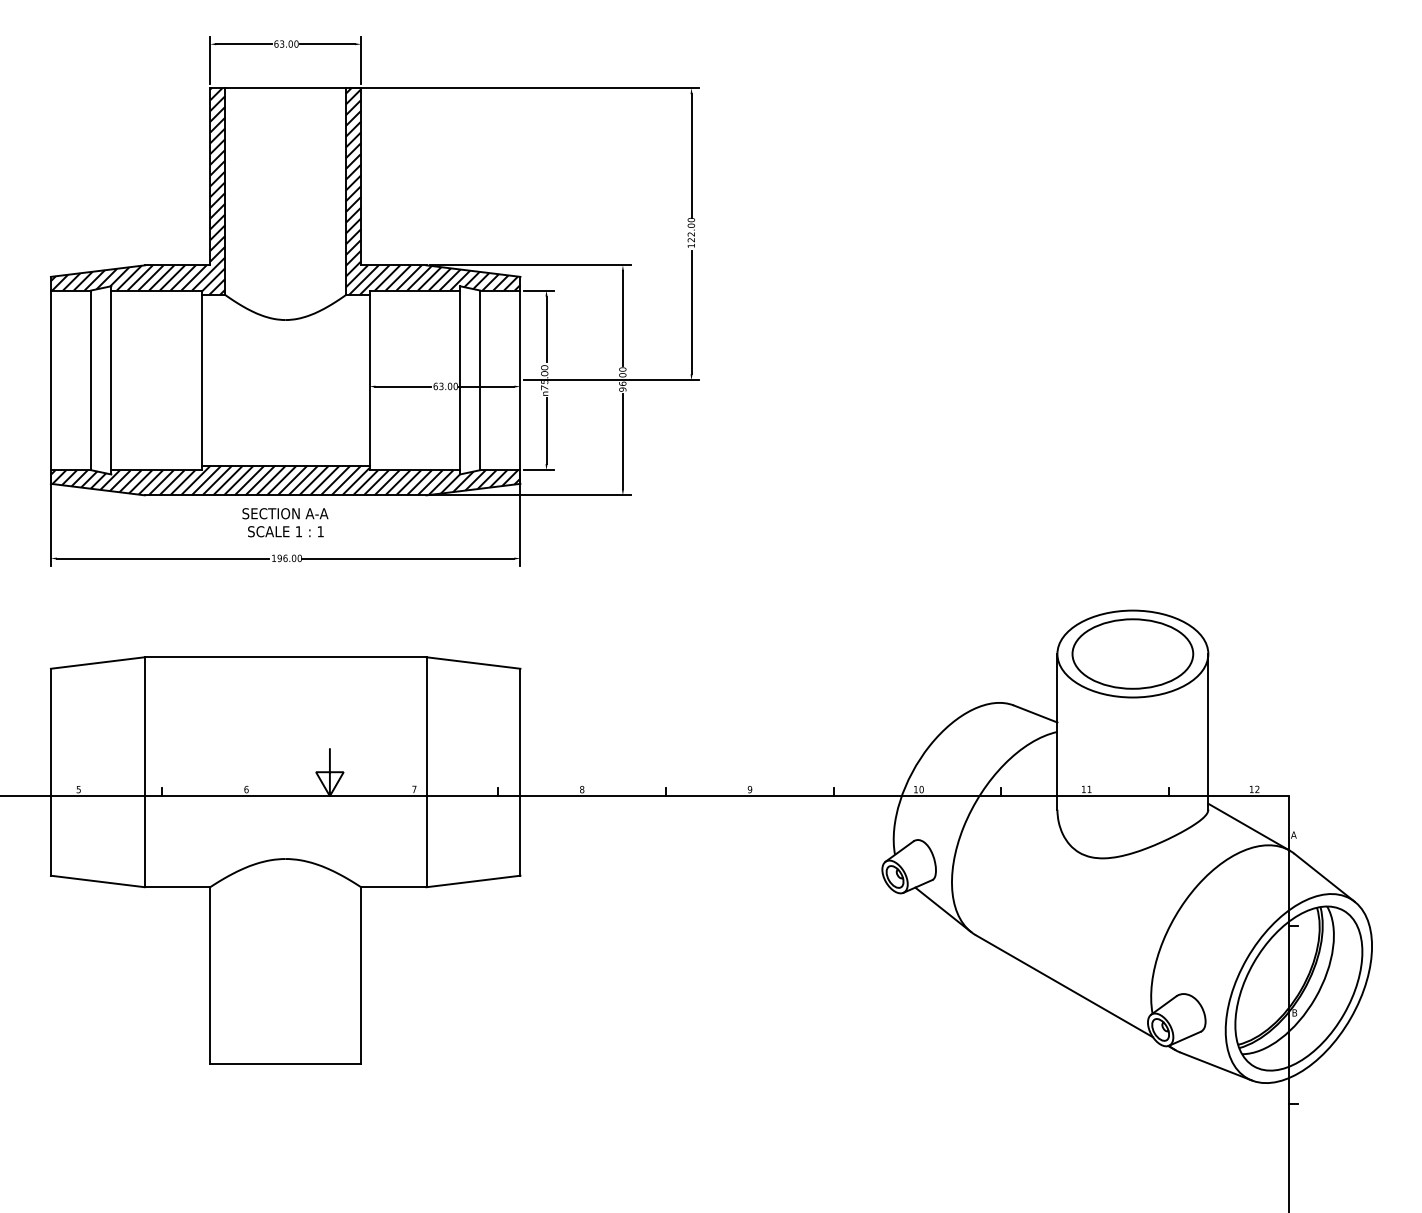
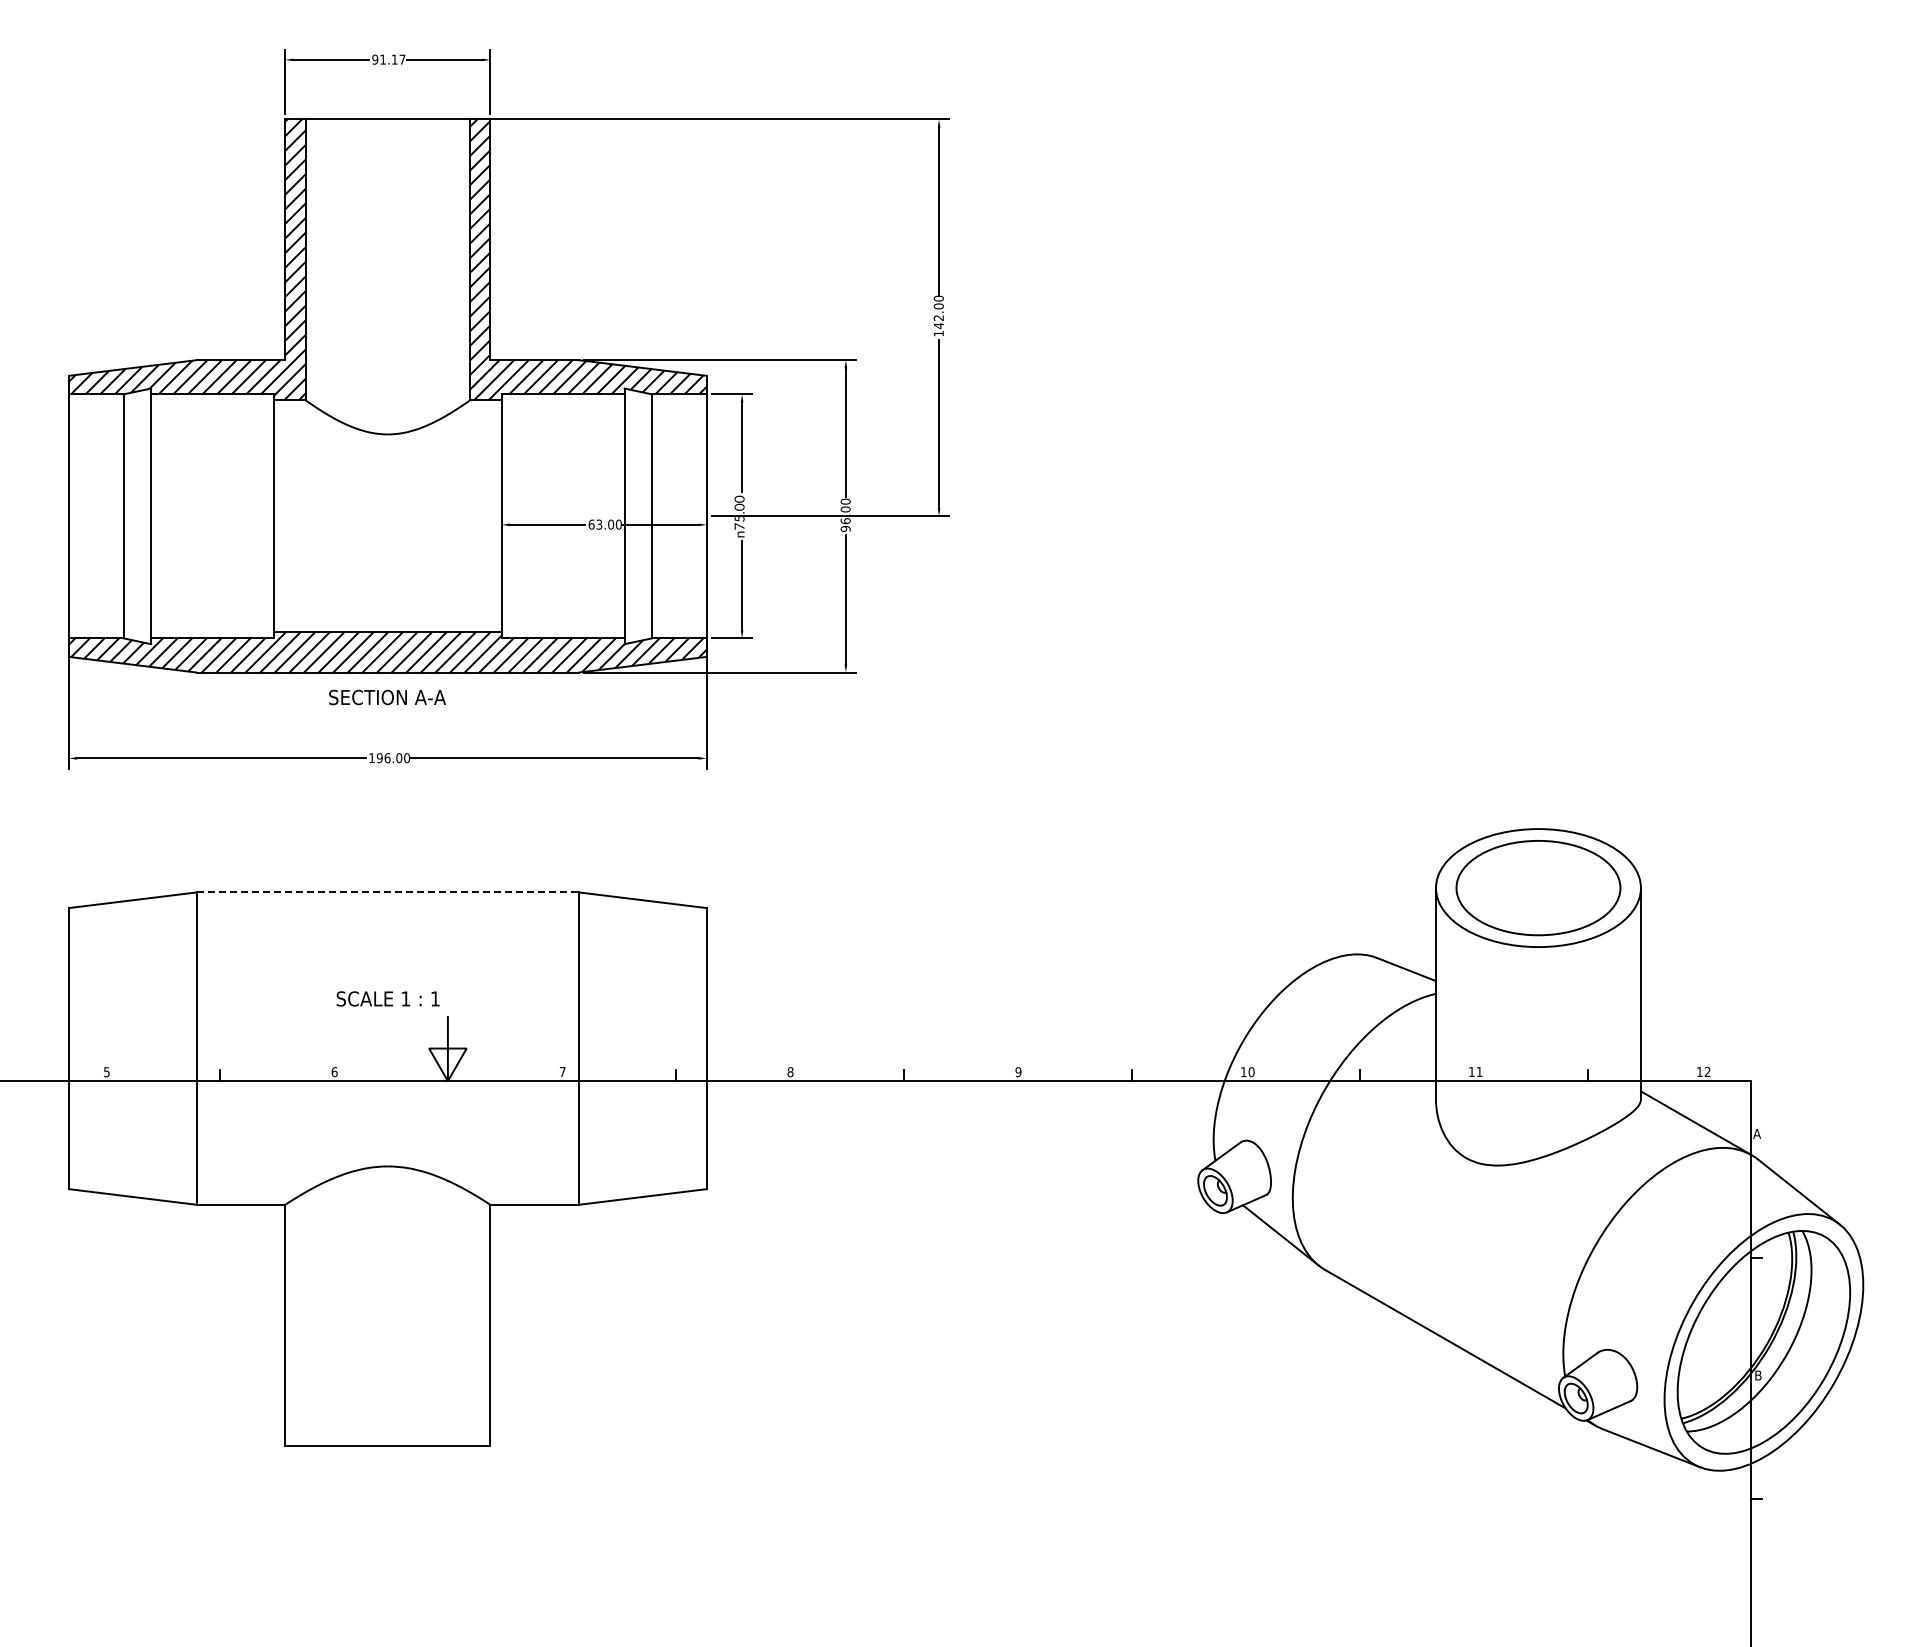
text: (286, 43) -> (388, 59), 63.00 -> 91.17
text: (691, 239) -> (938, 325), 122.00 -> 142.00
text: (285, 531) -> (387, 998), moved
line: (286, 657) -> (388, 892), solid -> dashed

